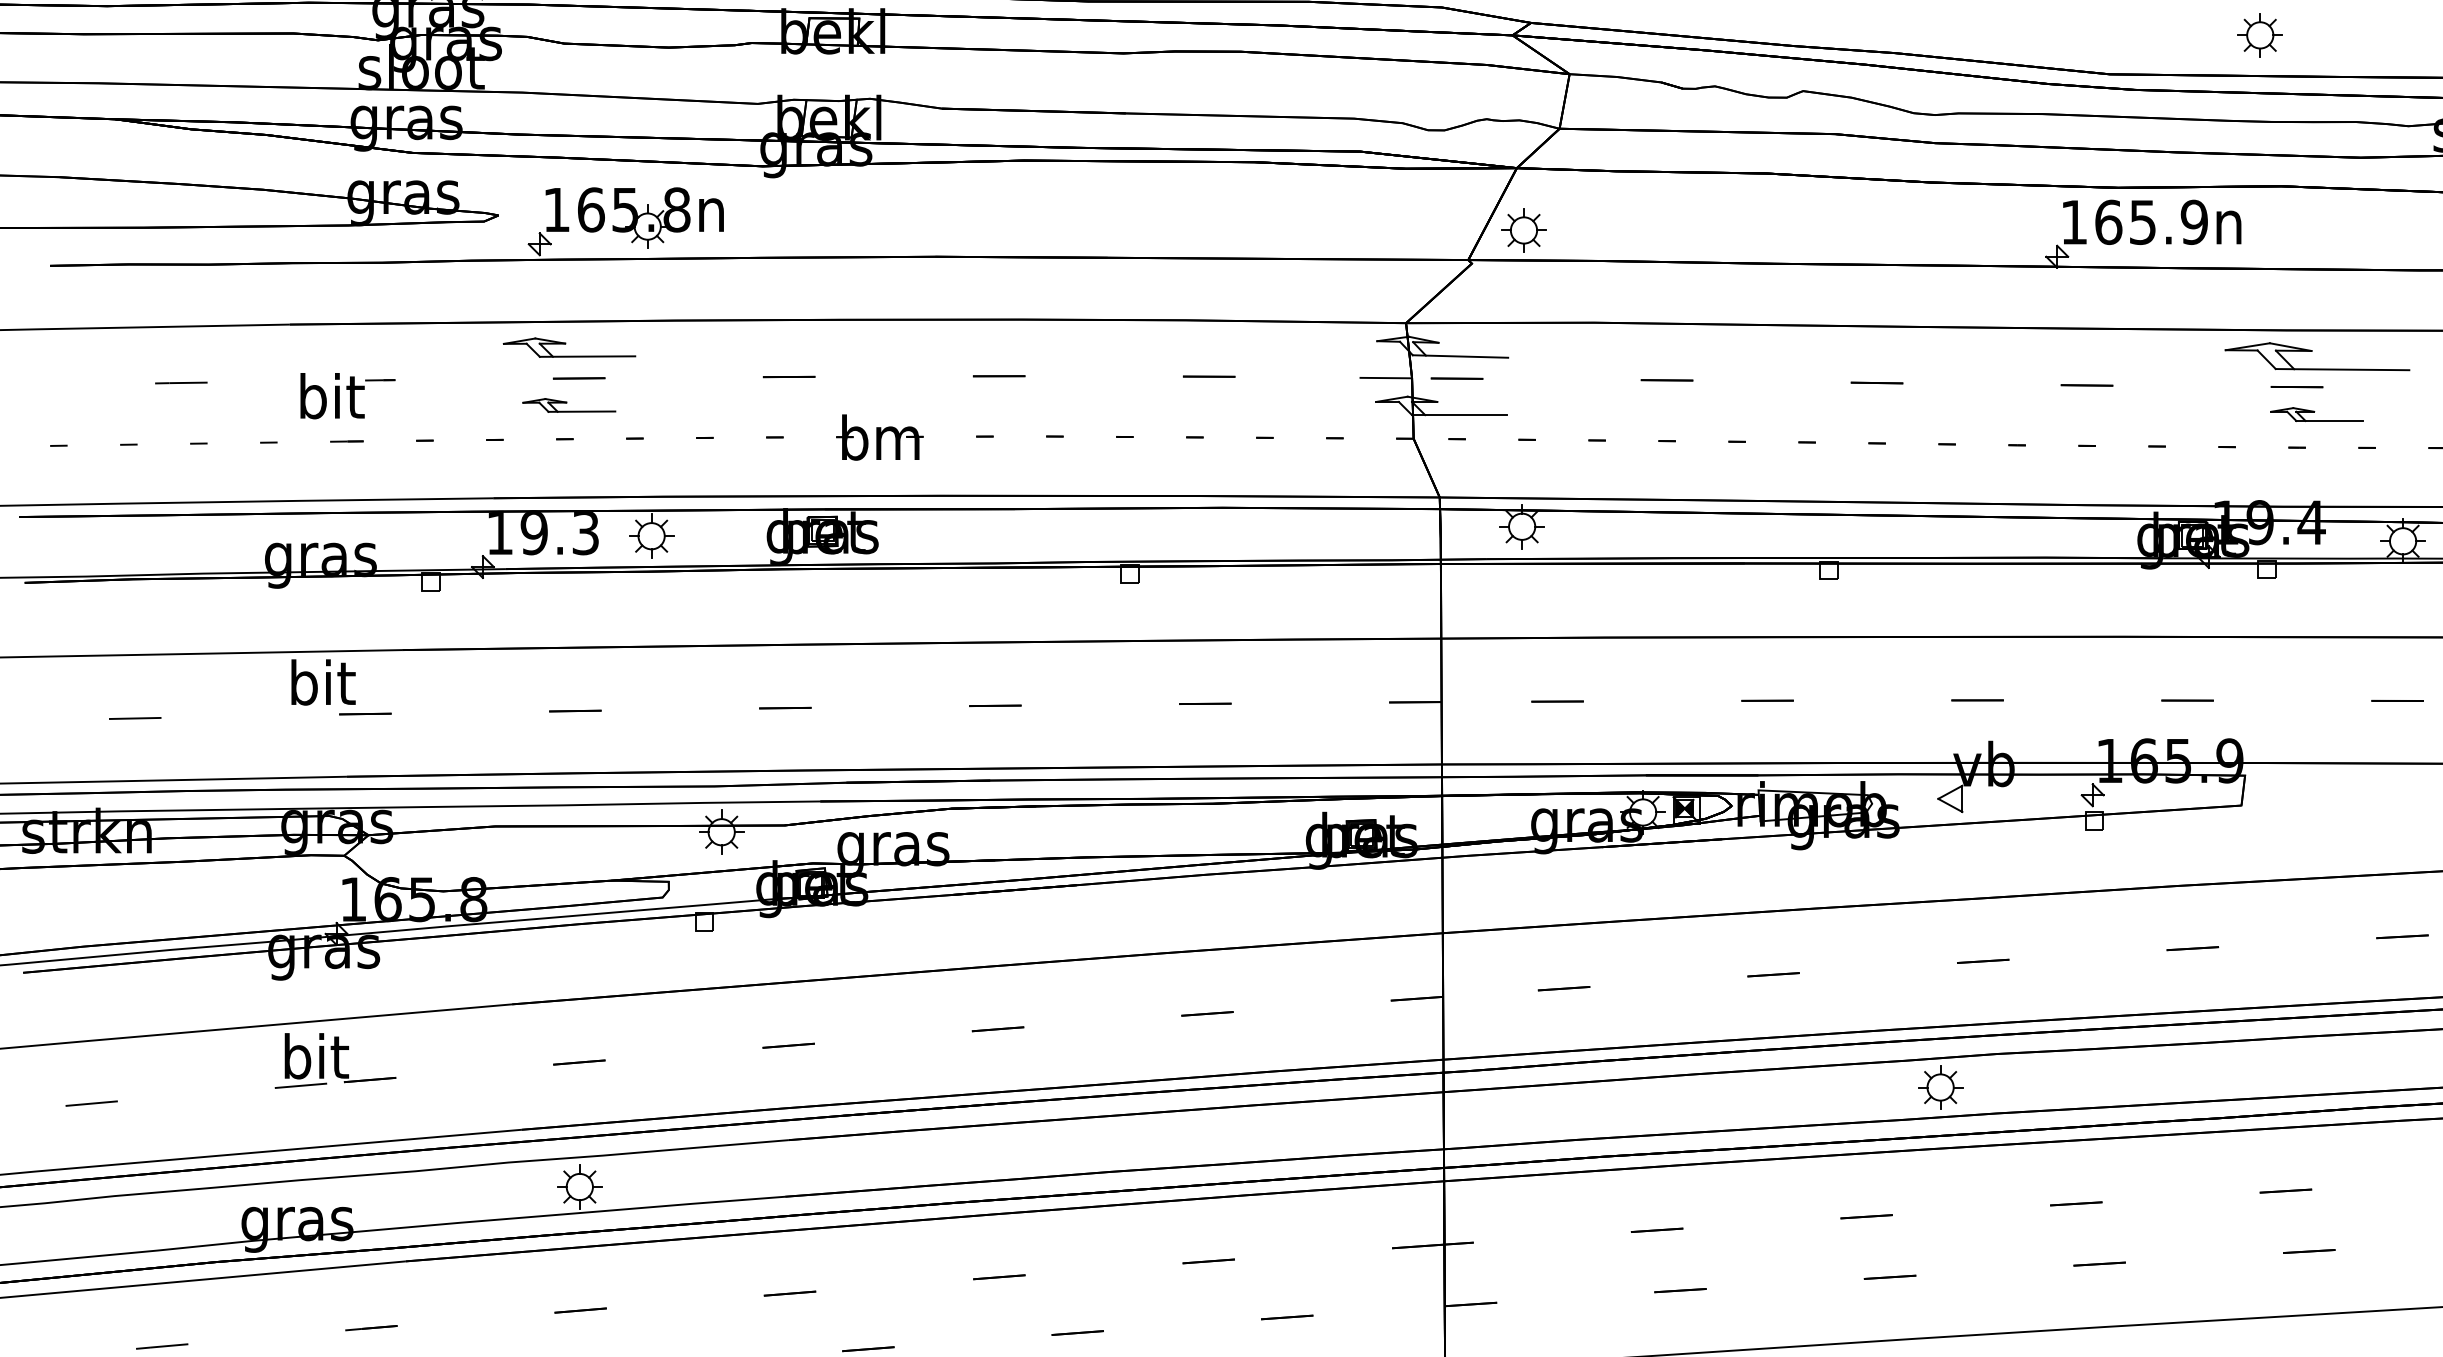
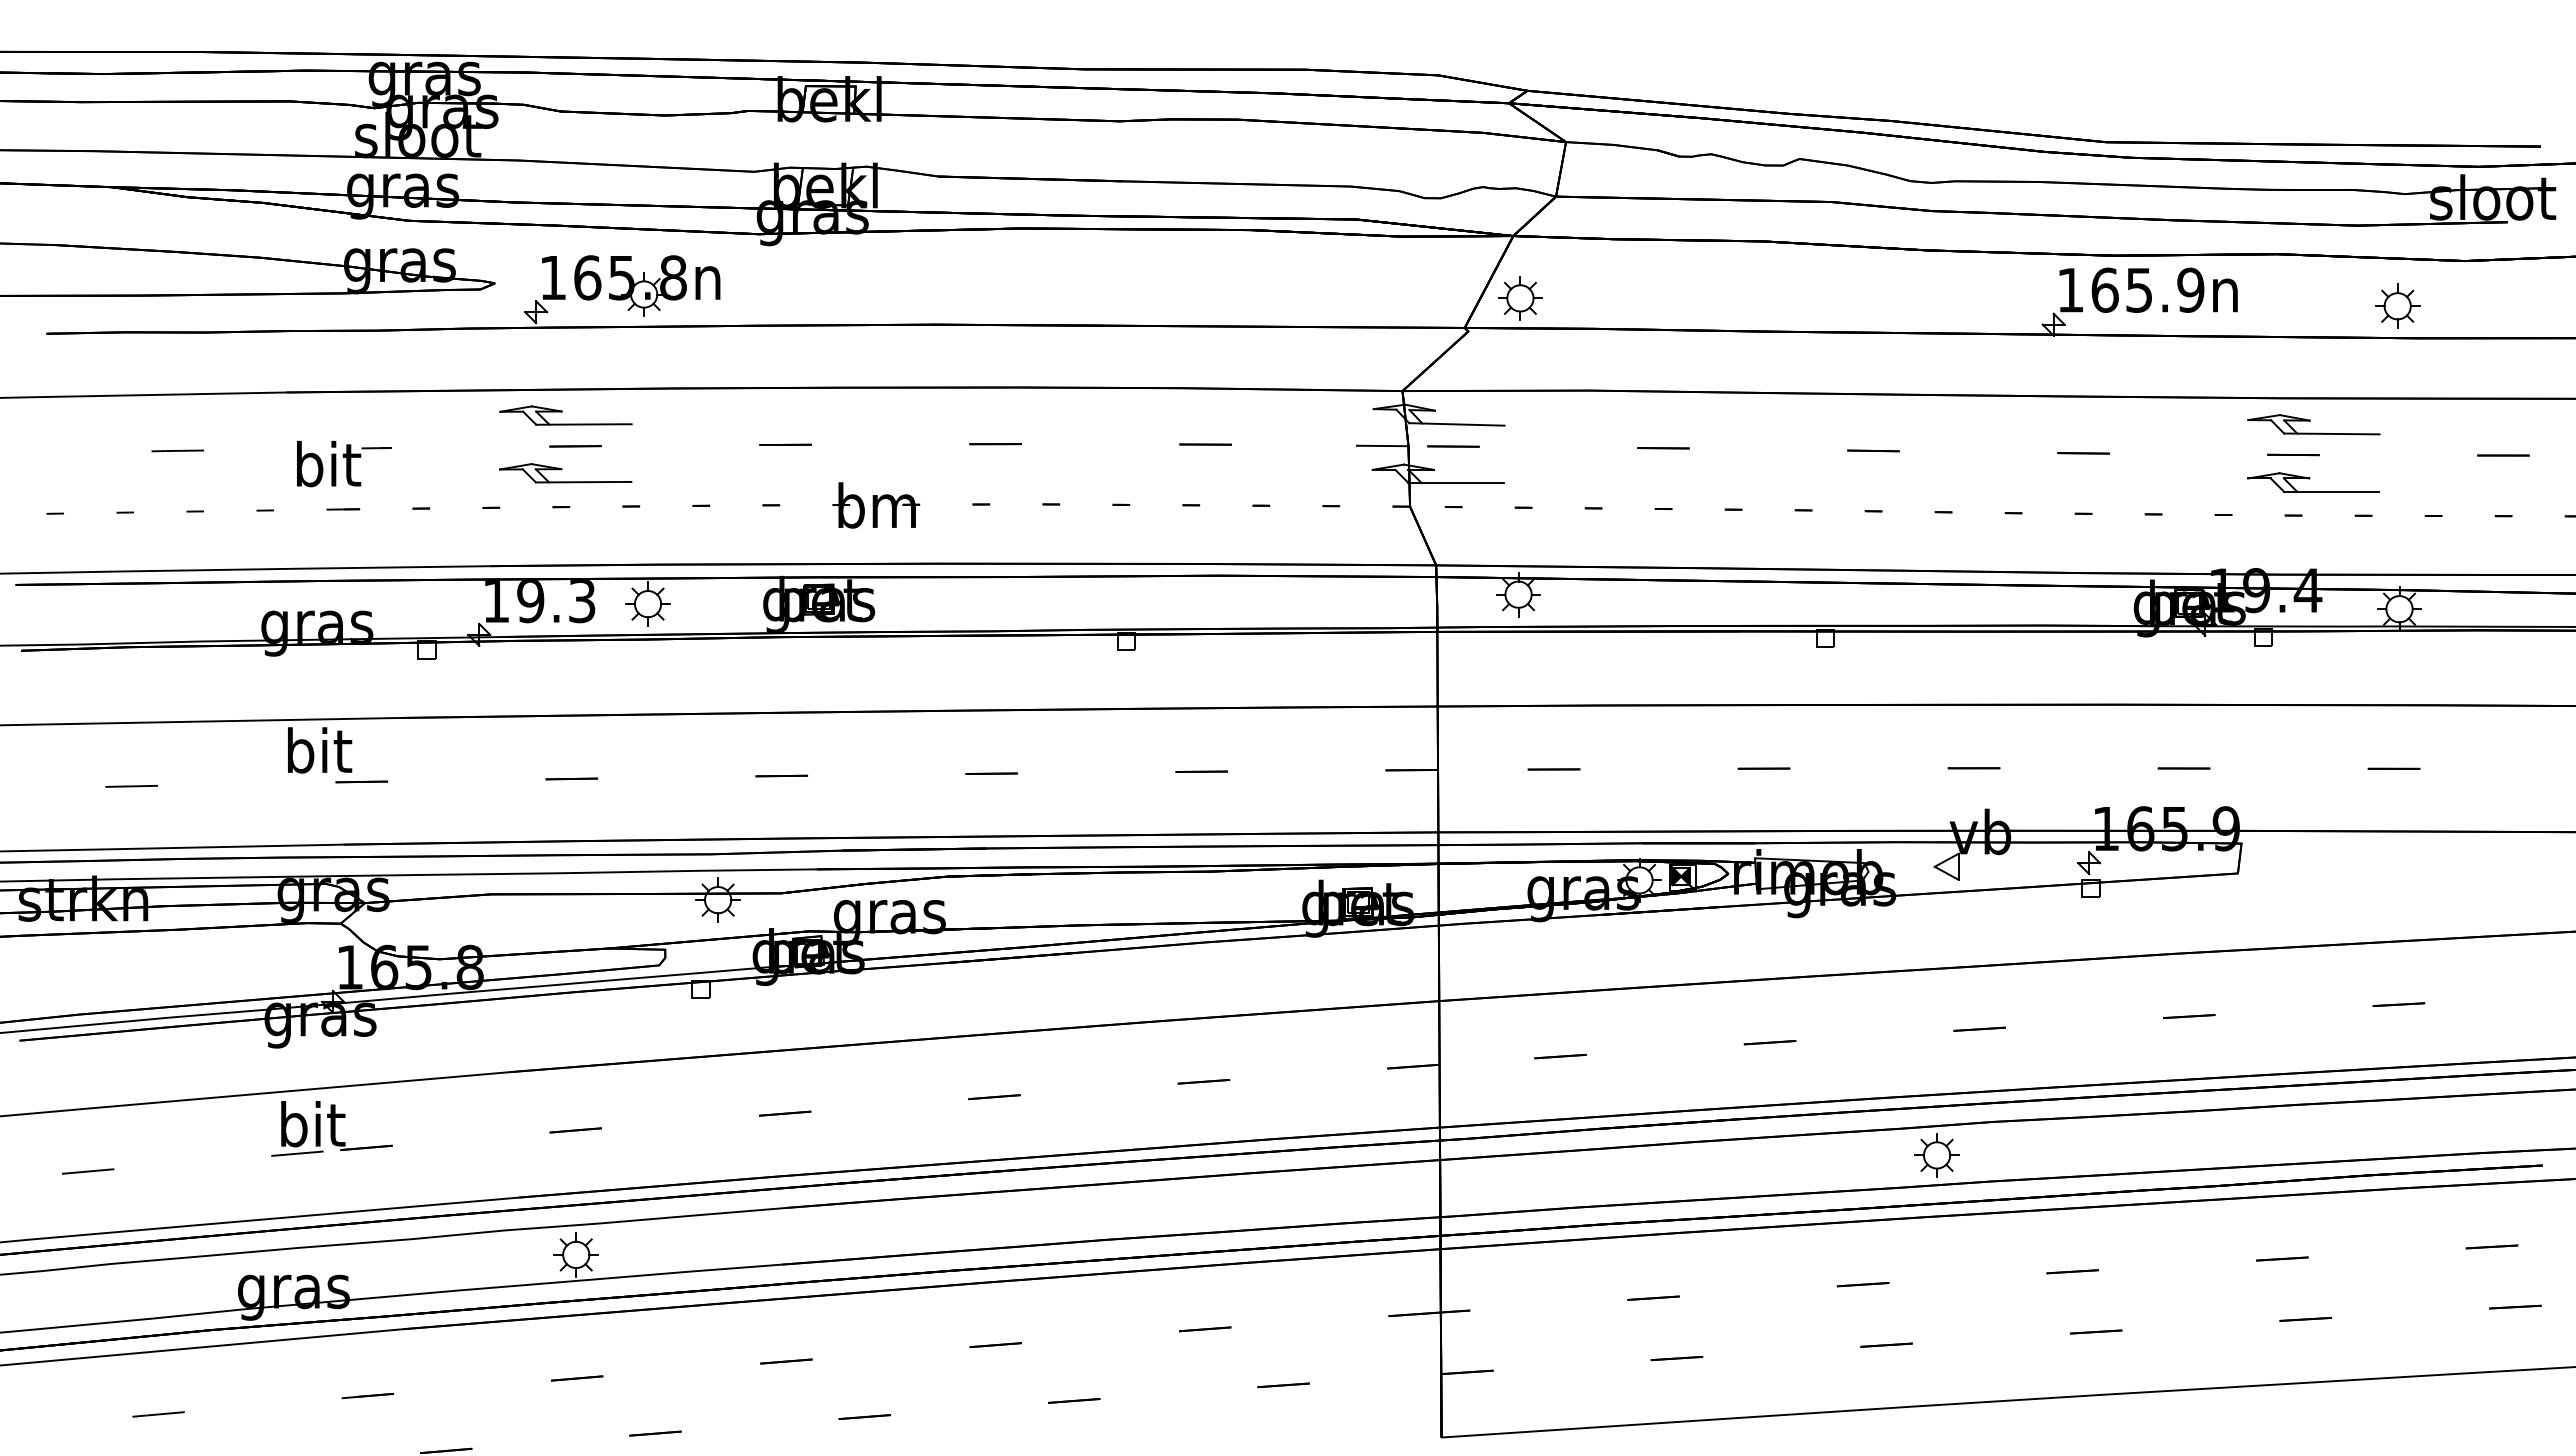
part: (2260, 34) -> (2397, 305), moved
part: (2317, 356) -> (2313, 424), size x0.71
part: (569, 405) -> (565, 473), size x1.43
part: (2317, 414) -> (2313, 482), size x1.43

